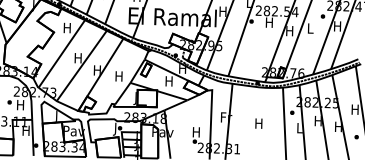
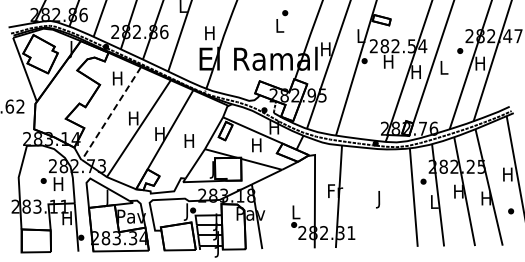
line: (61, 53) -> (111, 113), solid -> dashed
text: (258, 124) -> (378, 199), H -> J
text: (196, 132) -> (295, 212), H -> L

